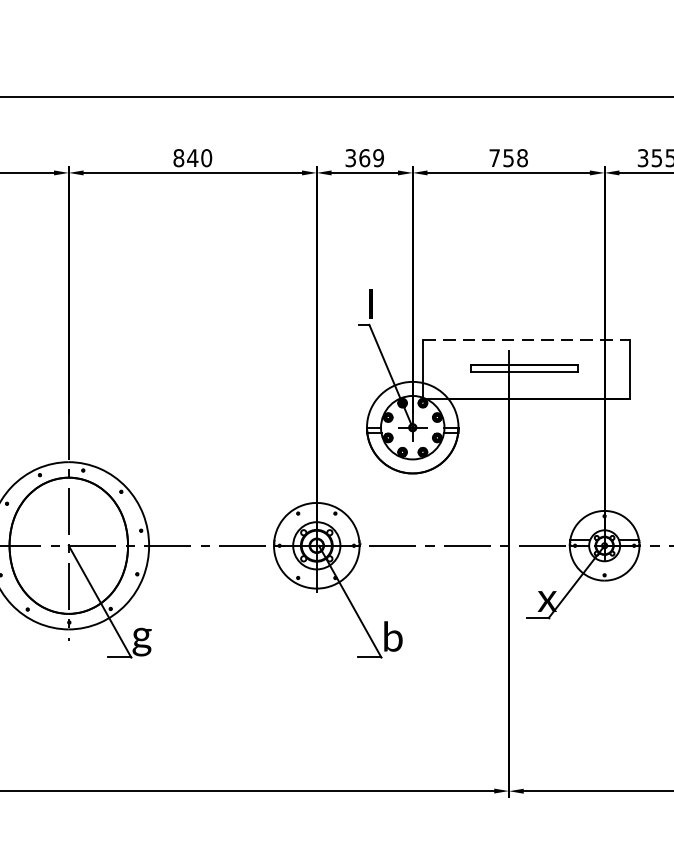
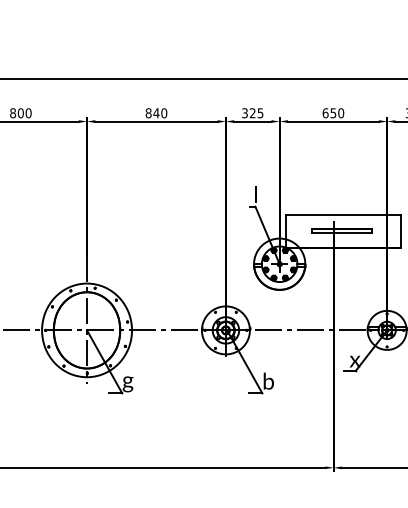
text: (371, 158) -> (256, 113), 369 -> 325
text: (508, 158) -> (333, 113), 758 -> 650
line: (526, 338) -> (343, 214), dashed -> solid

